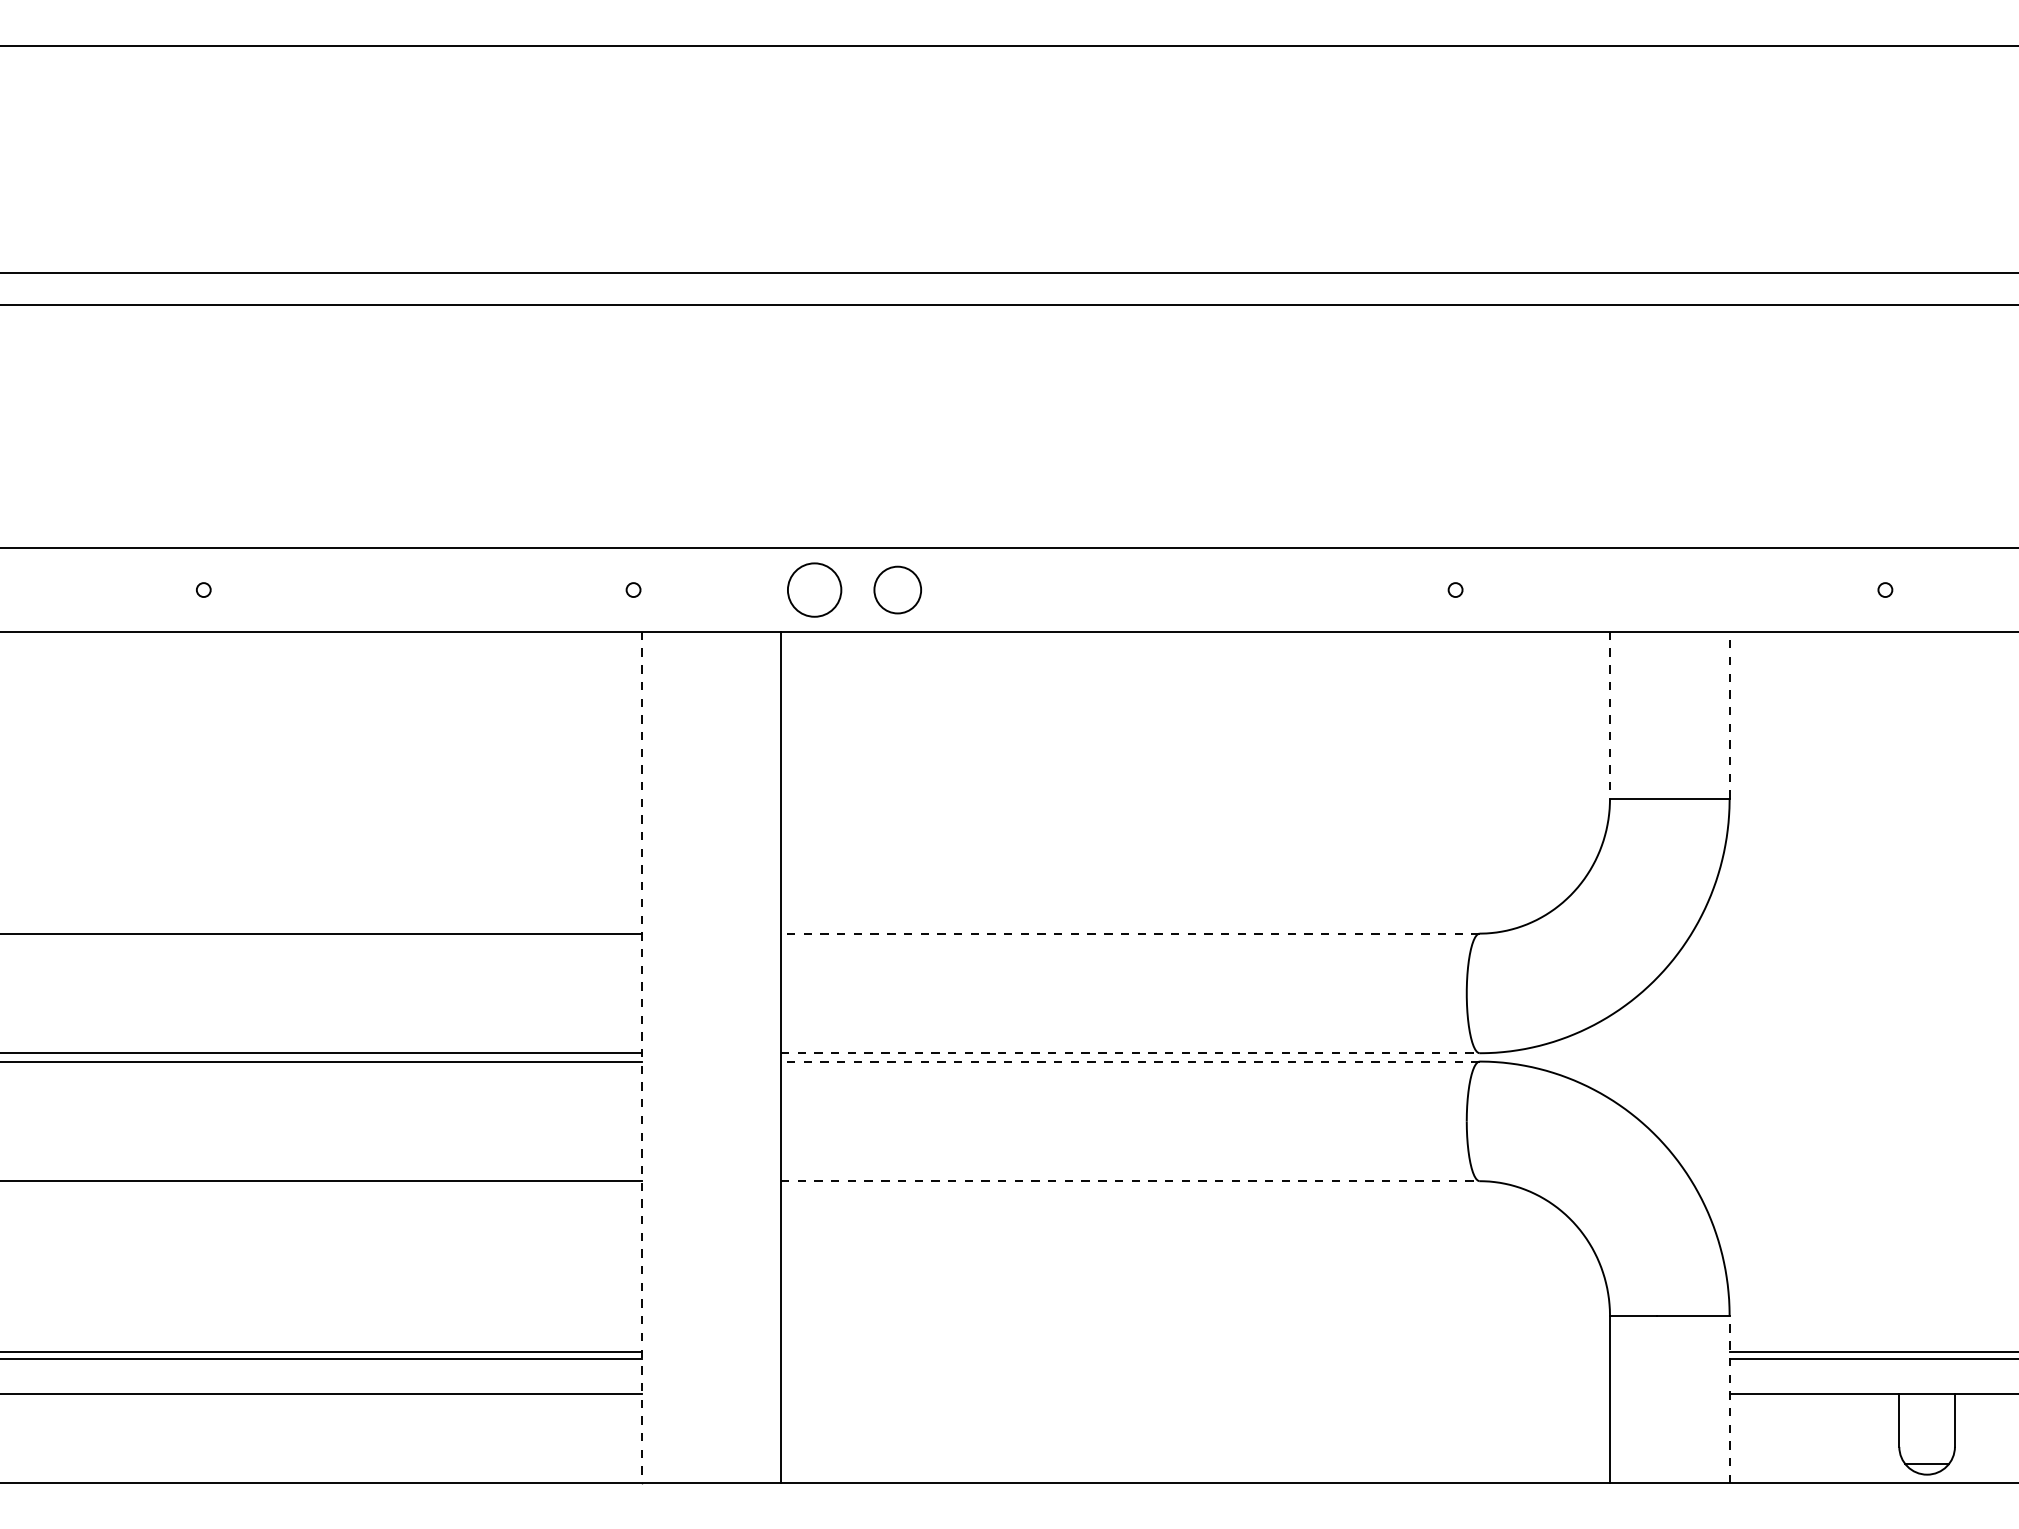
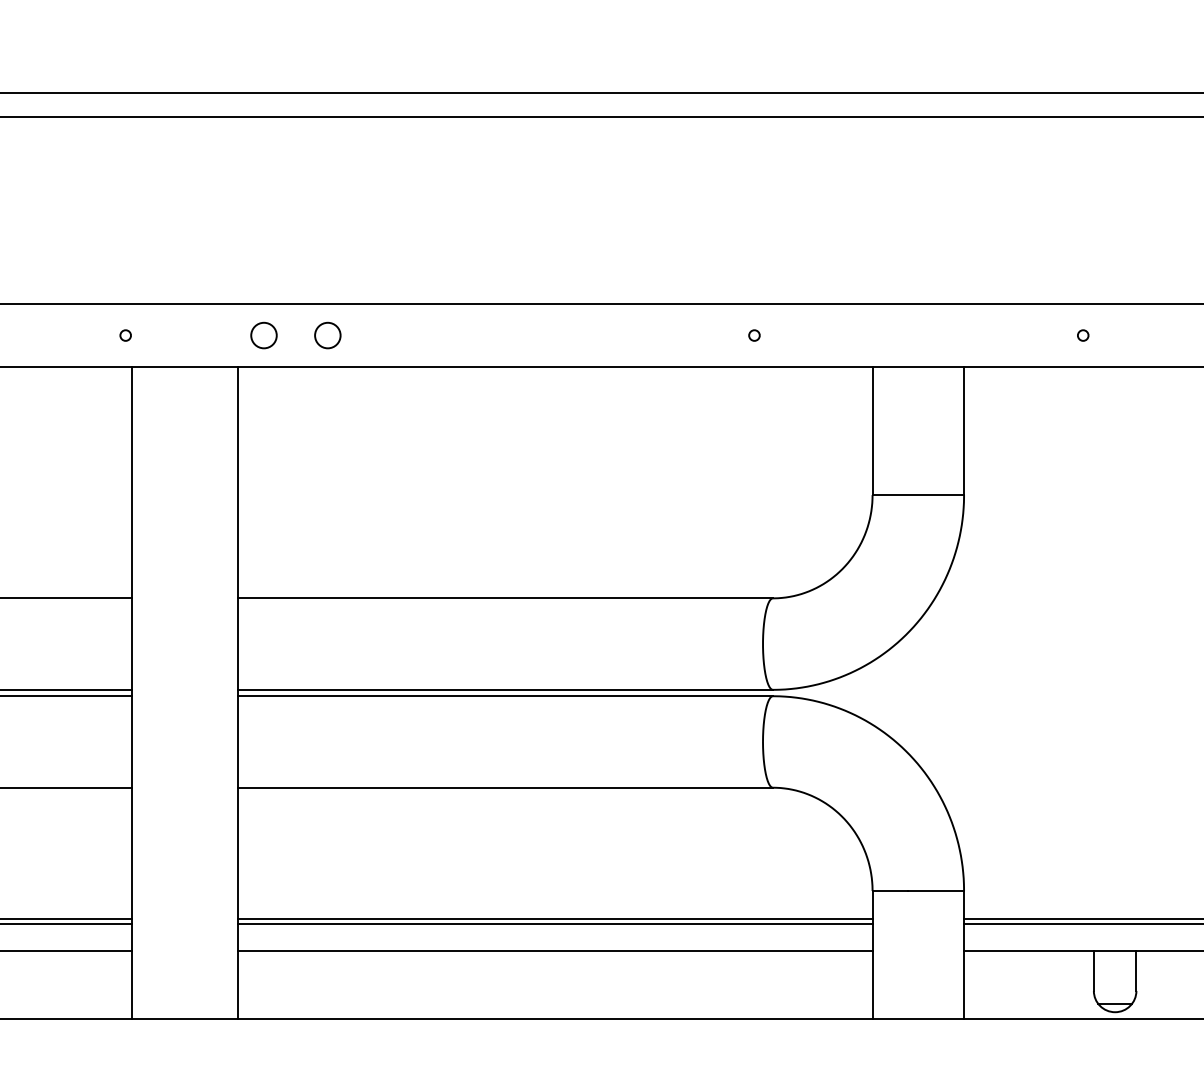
circle: (813, 589) -> (263, 335), size x0.62
circle: (897, 589) -> (327, 335), size x0.71
line: (1729, 714) -> (963, 430), dashed -> solid
line: (1610, 715) -> (872, 431), dashed -> solid
line: (1129, 933) -> (505, 598), dashed -> solid
line: (1130, 1053) -> (505, 690), dashed -> solid
line: (641, 1057) -> (131, 693), dashed -> solid
line: (1129, 1061) -> (505, 696), dashed -> solid
line: (1130, 1181) -> (505, 787), dashed -> solid
line: (1195, 1352) -> (555, 918), added
line: (1195, 1359) -> (555, 924), added
line: (1195, 1394) -> (555, 950), added
line: (1729, 1399) -> (963, 954), dashed -> solid

